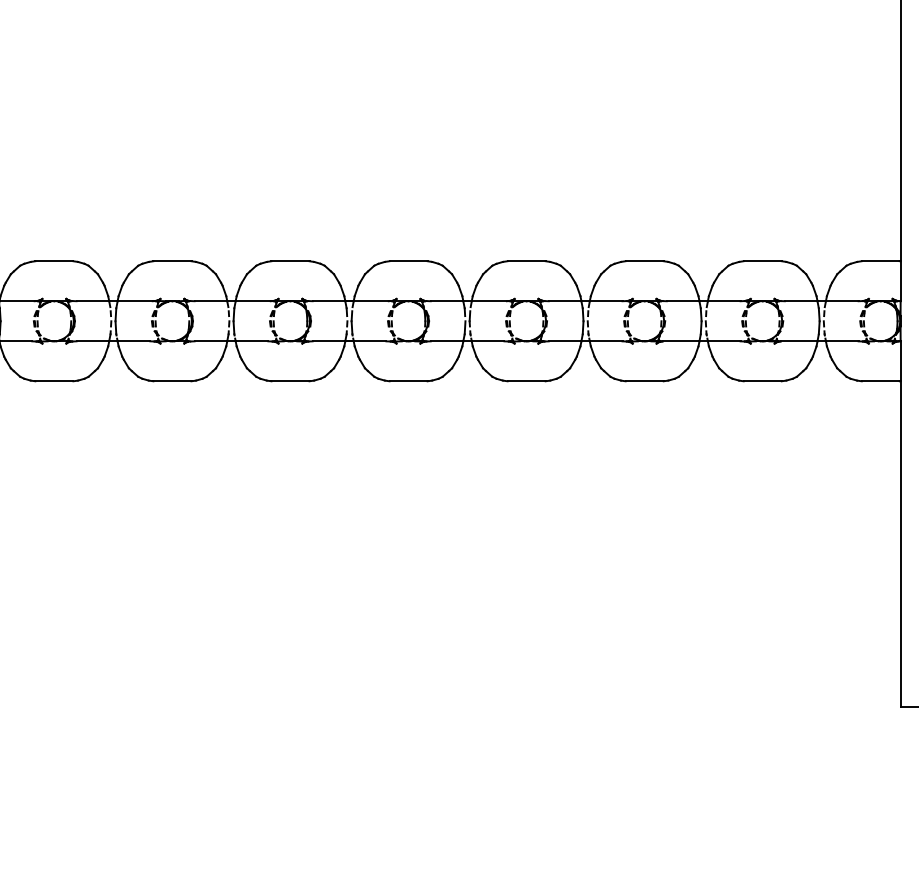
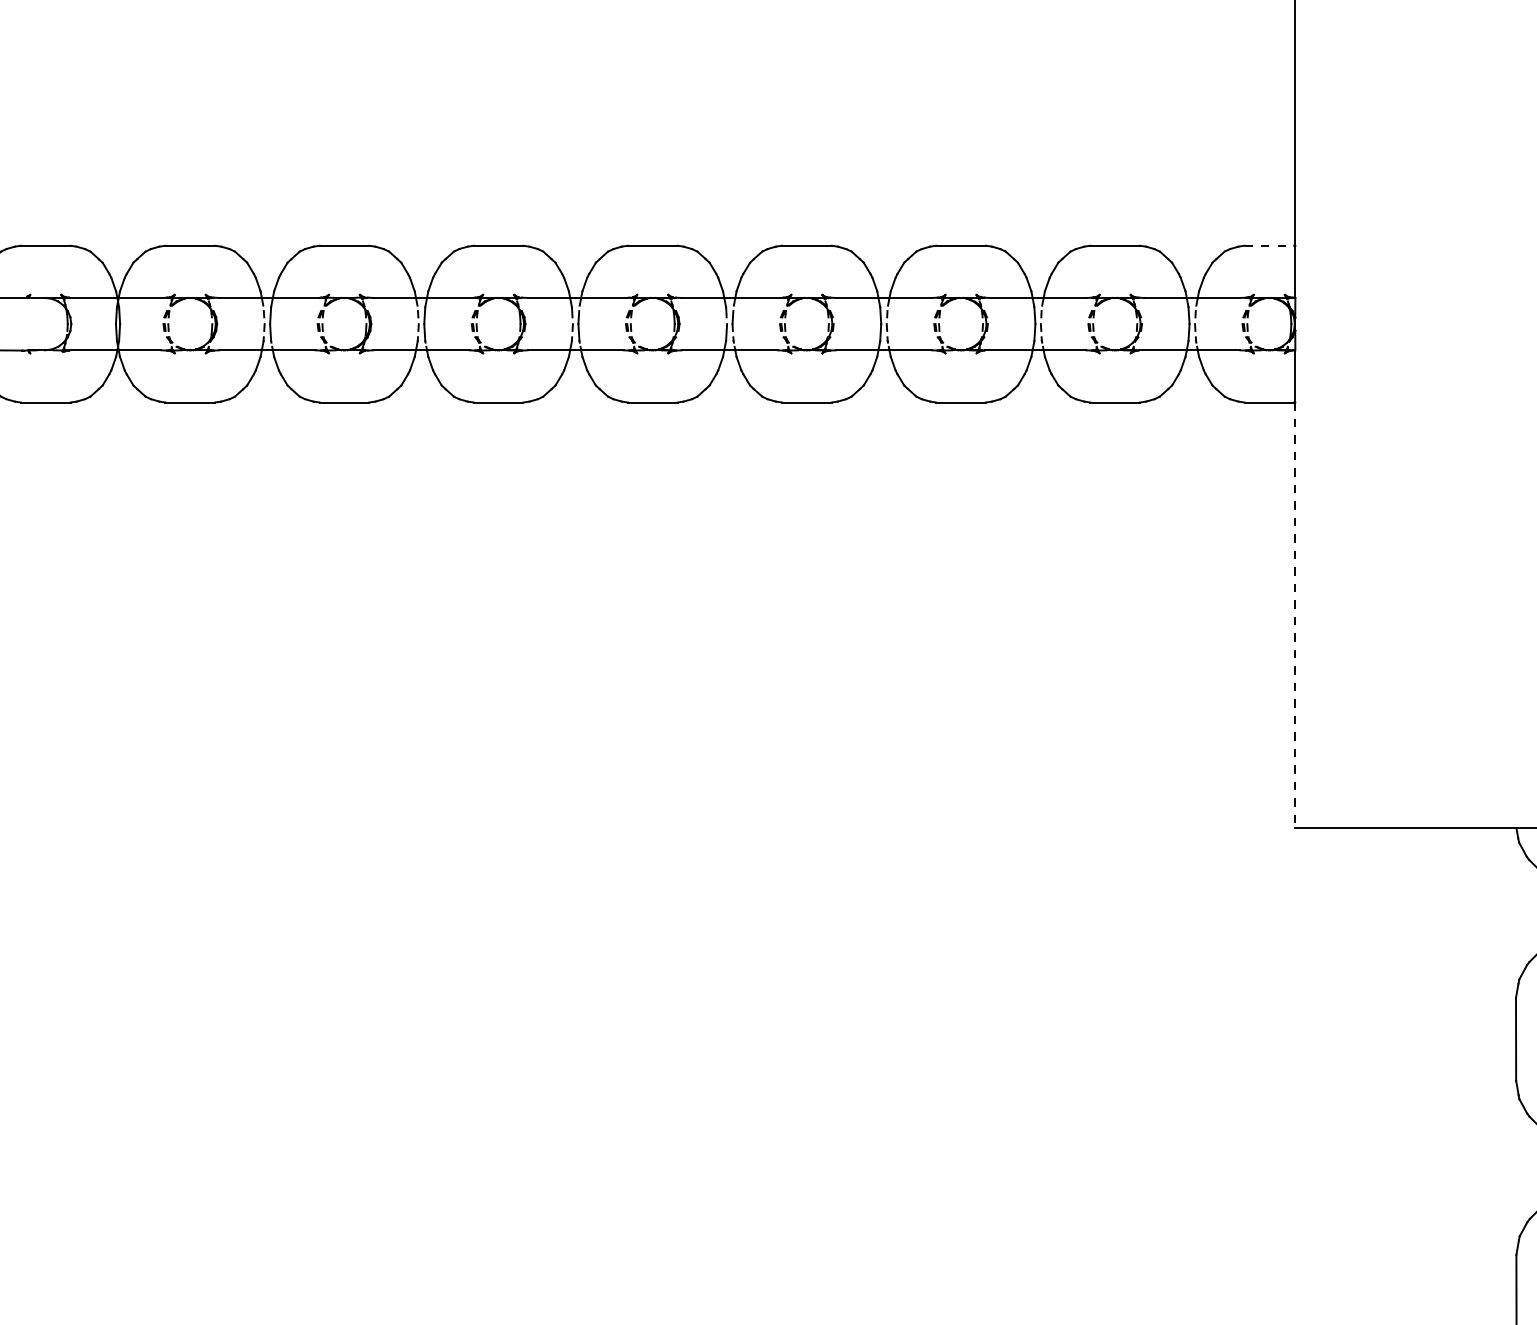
line: (880, 261) -> (1269, 245), solid -> dashed
line: (900, 544) -> (1295, 615), solid -> dashed

